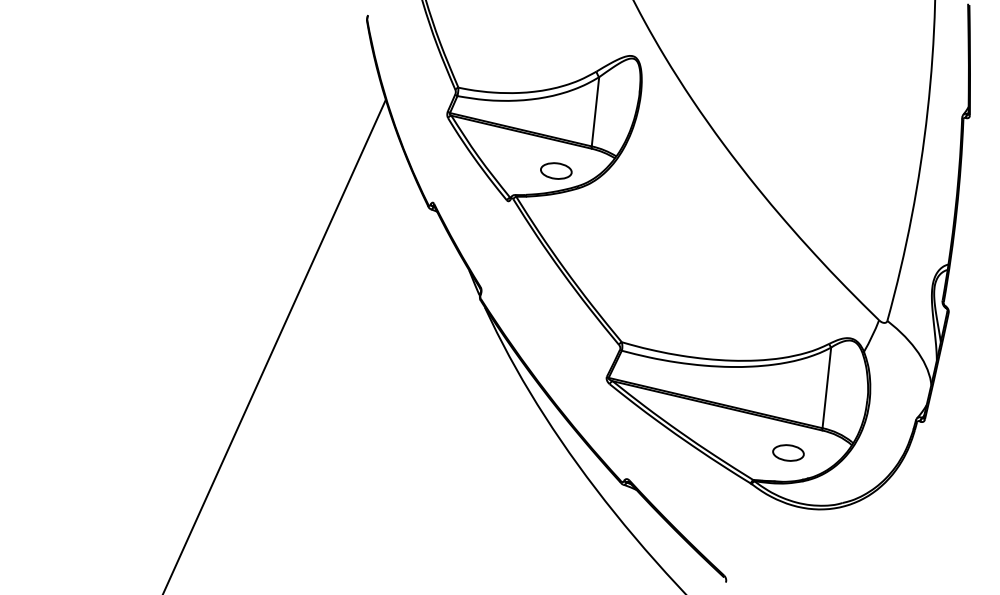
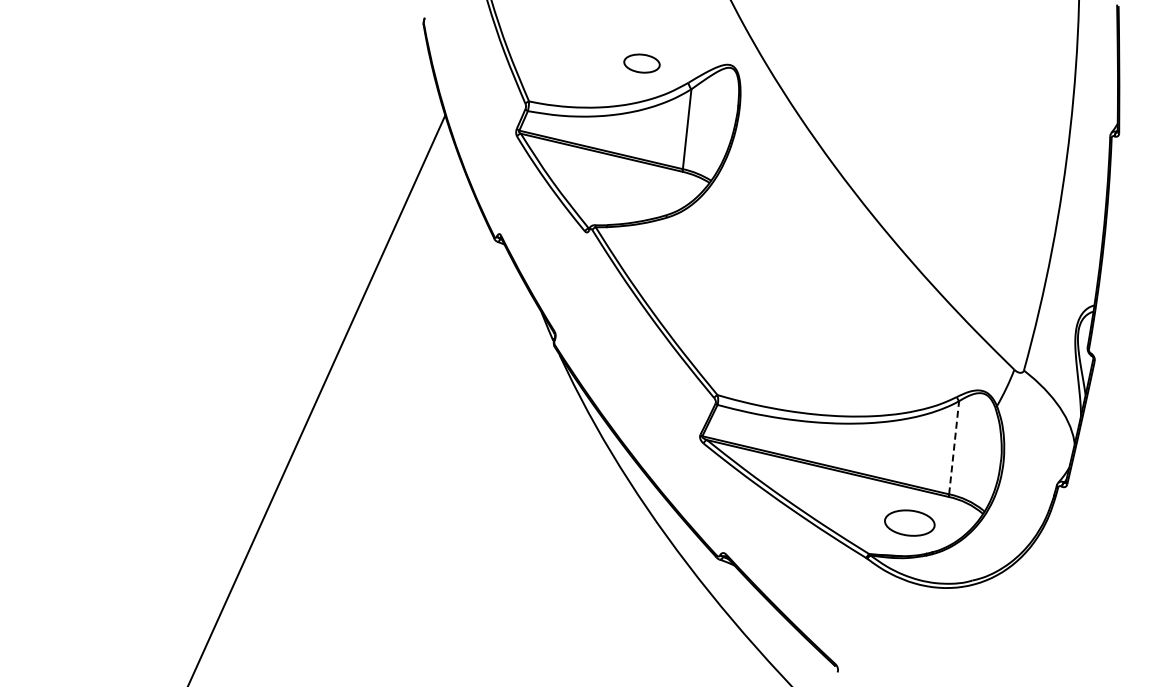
part: (555, 170) -> (641, 63), moved
line: (827, 387) -> (954, 447), solid -> dashed
part: (788, 452) -> (909, 522), size x1.4

